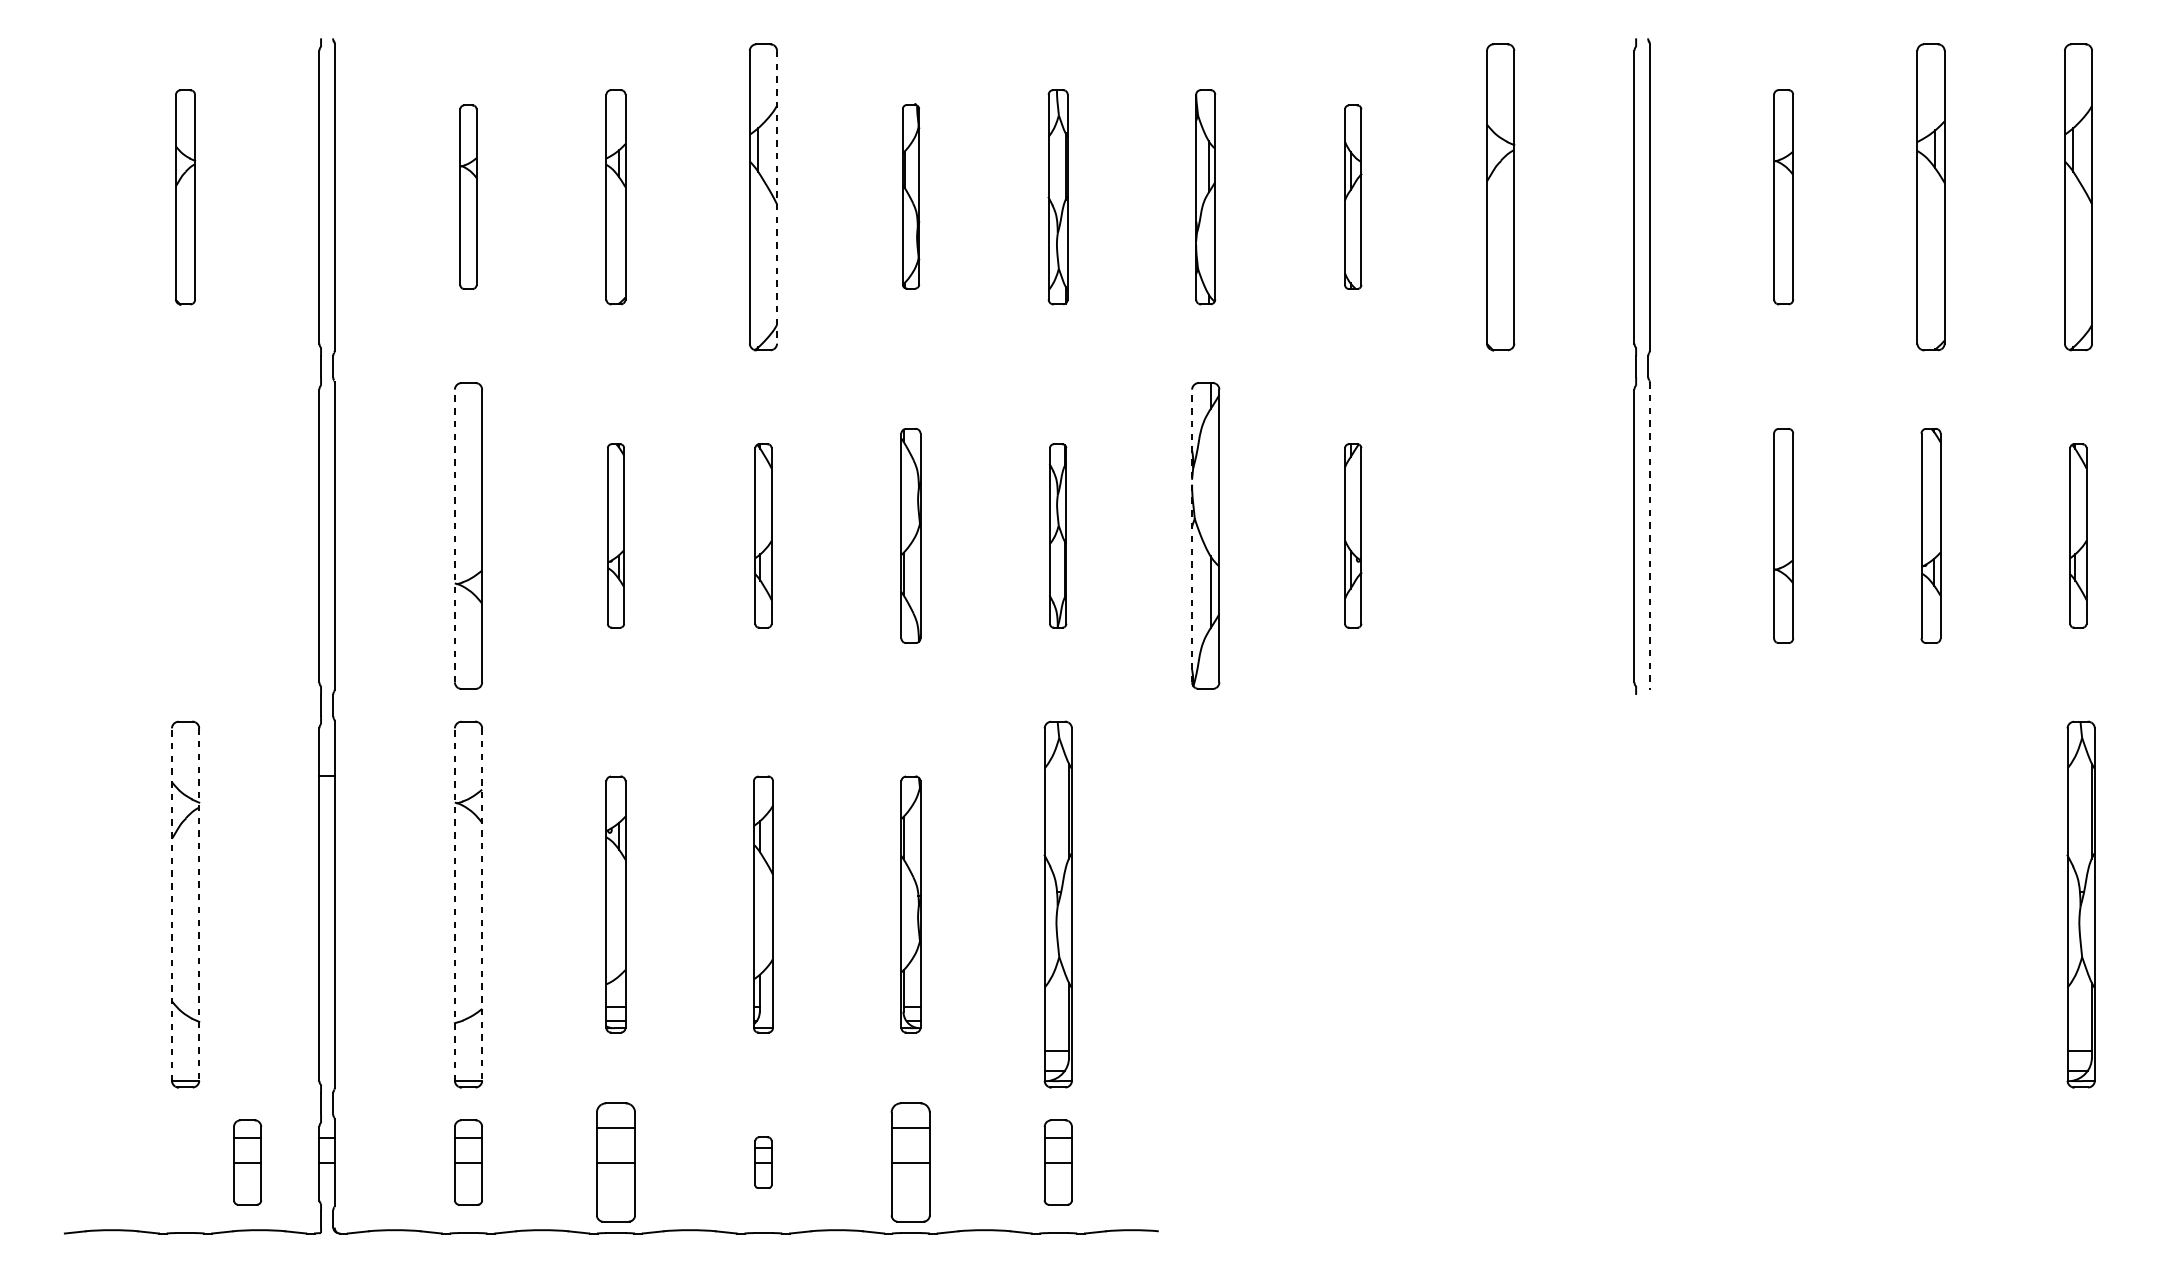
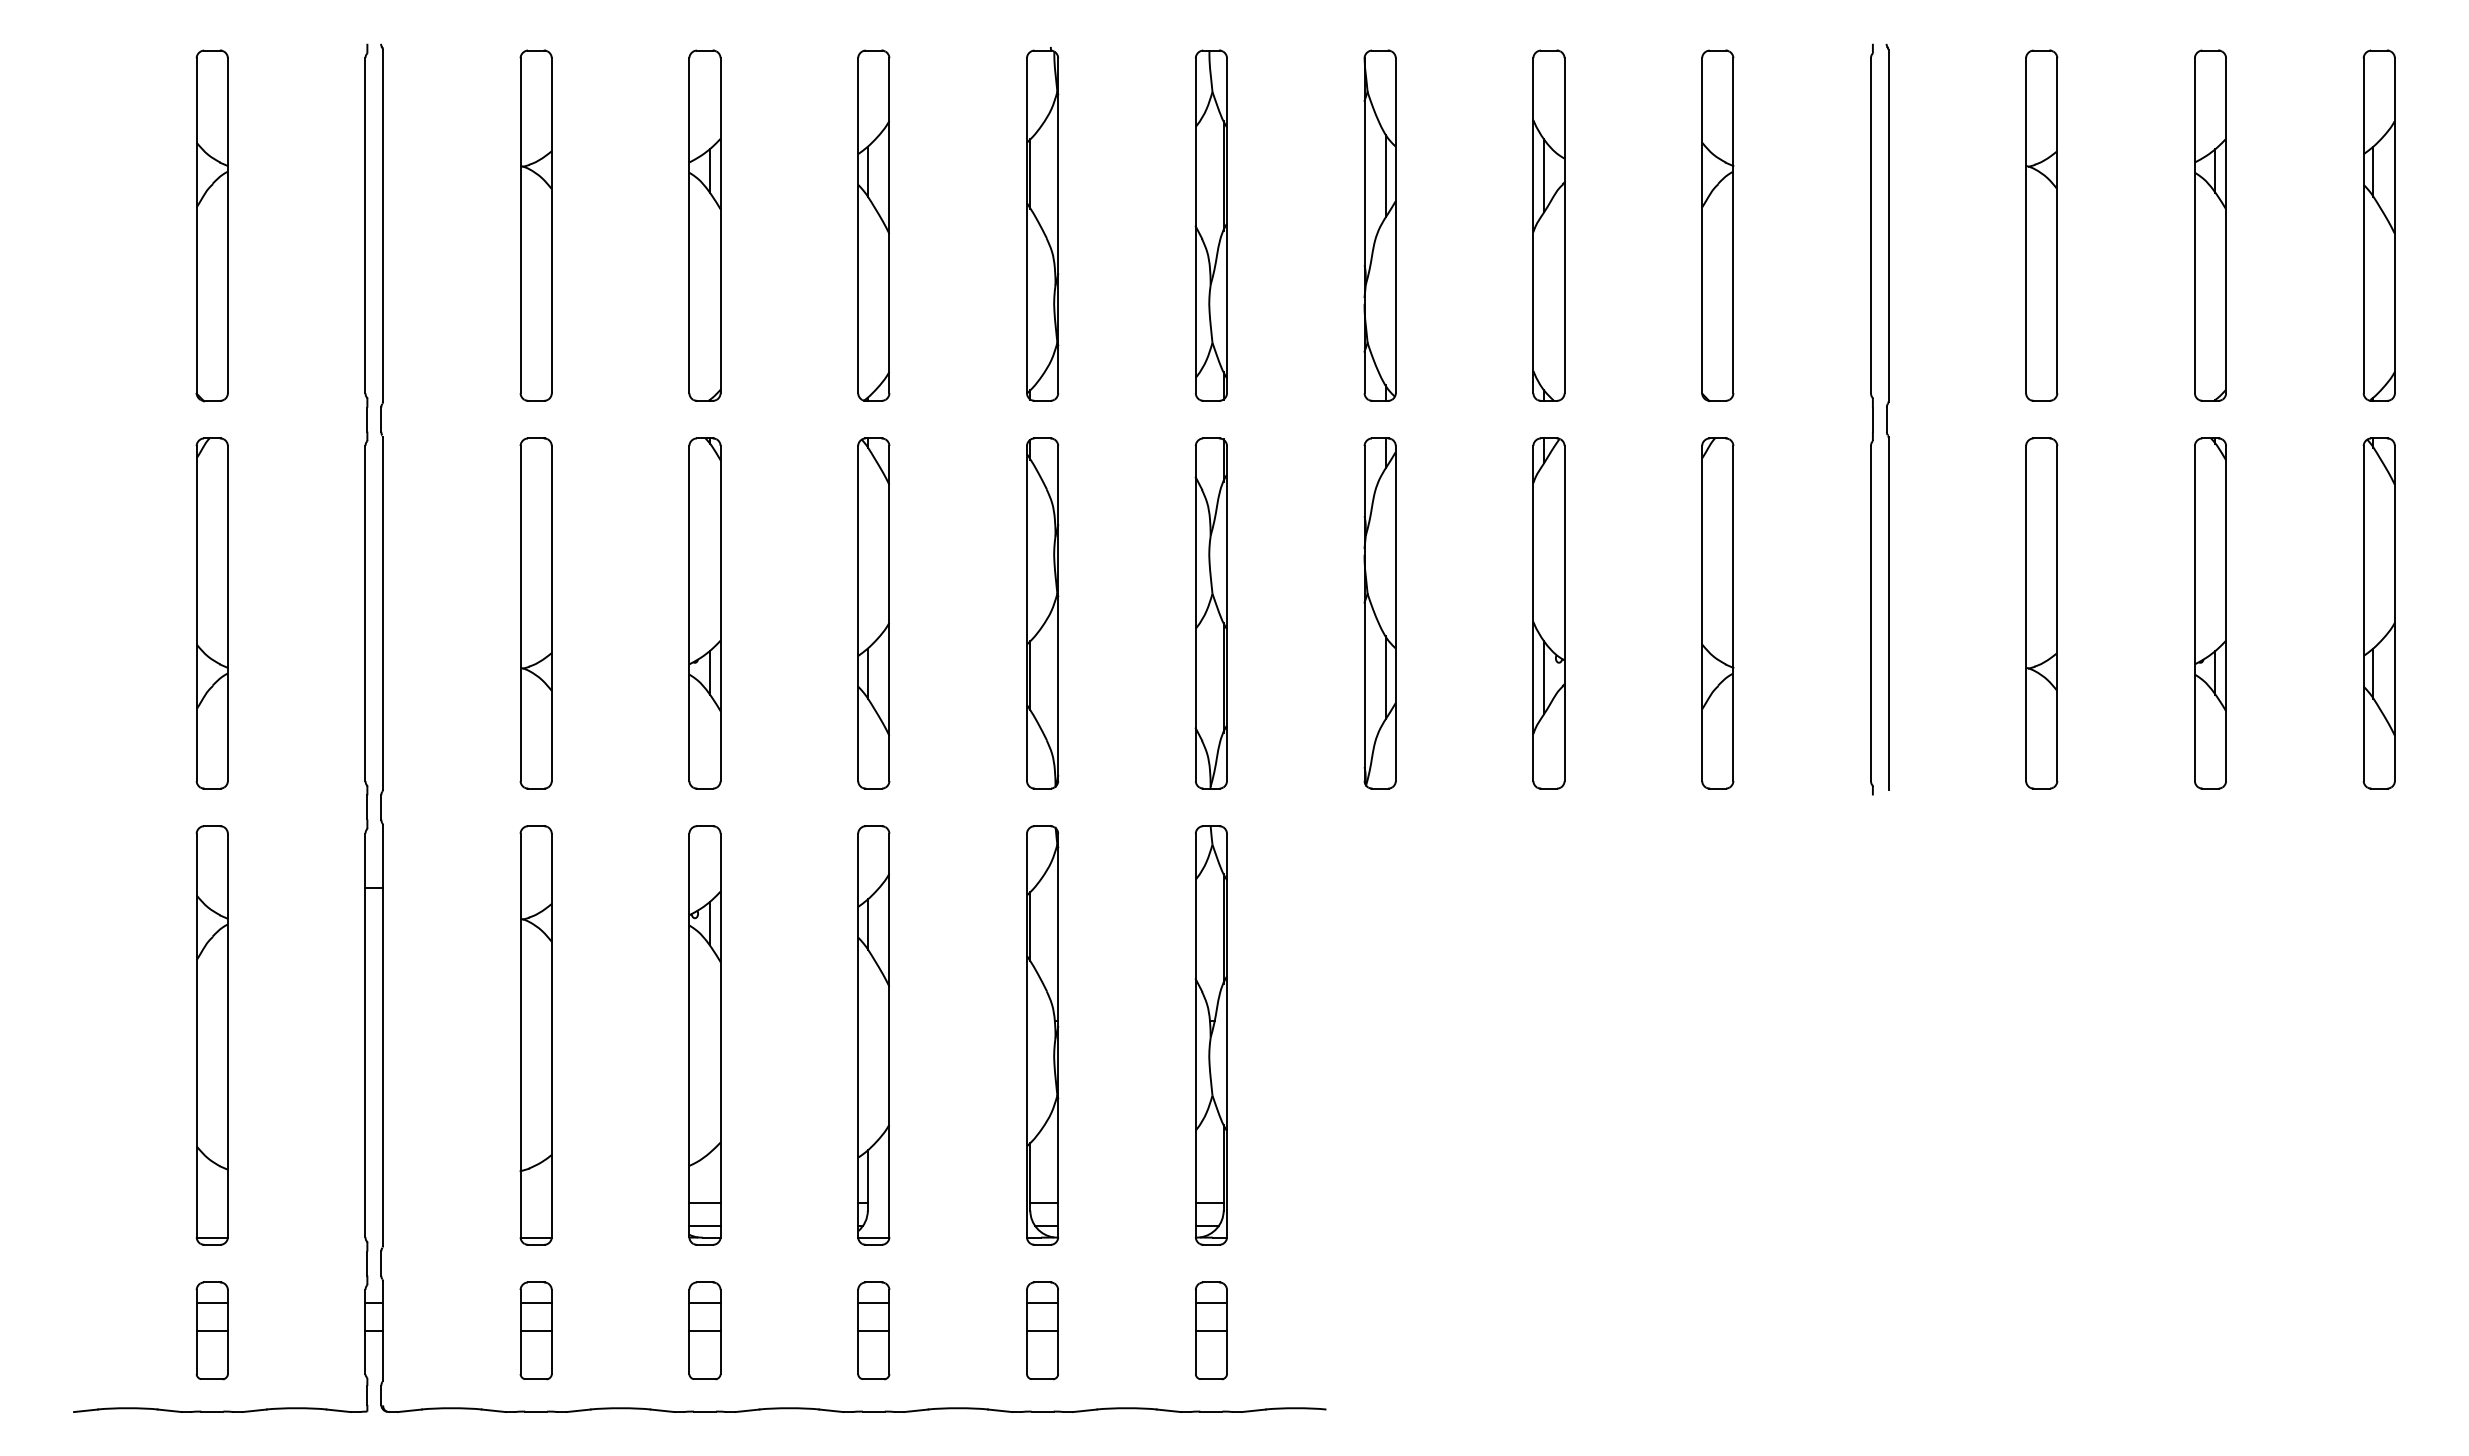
part: (910, 196) -> (1042, 224), size x1.67
part: (184, 197) -> (211, 225), size x1.43
part: (467, 197) -> (535, 225), size x1.67
part: (615, 197) -> (704, 225), size x1.43
line: (777, 197) -> (889, 225), dashed -> solid
part: (1057, 197) -> (1210, 225), size x1.43
part: (1205, 197) -> (1379, 225), size x1.43
part: (1352, 197) -> (1548, 225), size x1.67
part: (1783, 197) -> (2041, 225), size x1.43
part: (184, 535) -> (211, 613), added
line: (454, 535) -> (520, 613), dashed -> solid
part: (615, 535) -> (704, 613), size x1.67
part: (763, 535) -> (873, 613), size x1.67
part: (910, 535) -> (1042, 613), size x1.43
part: (1057, 535) -> (1210, 613), size x1.67
line: (1192, 535) -> (1364, 613), dashed -> solid
part: (1352, 535) -> (1548, 613), size x1.67
part: (1500, 535) -> (1717, 613), added
part: (1783, 535) -> (2041, 613), size x1.43
part: (1931, 535) -> (2210, 613), size x1.43
part: (2077, 535) -> (2378, 613), size x1.67
line: (1649, 536) -> (1888, 614), dashed -> solid
line: (171, 904) -> (196, 1035), dashed -> solid
line: (198, 904) -> (227, 1035), dashed -> solid
line: (454, 904) -> (520, 1035), dashed -> solid
line: (481, 904) -> (551, 1035), dashed -> solid
part: (615, 904) -> (704, 1035), size x1.43
part: (763, 904) -> (873, 1035), size x1.43
part: (910, 904) -> (1042, 1035), size x1.43
part: (2080, 904) -> (2381, 1035), removed
part: (246, 1162) -> (211, 1330), moved
part: (615, 1162) -> (704, 1330), size x0.71
part: (763, 1162) -> (873, 1330), size x1.67
part: (910, 1162) -> (1042, 1330), size x0.71

